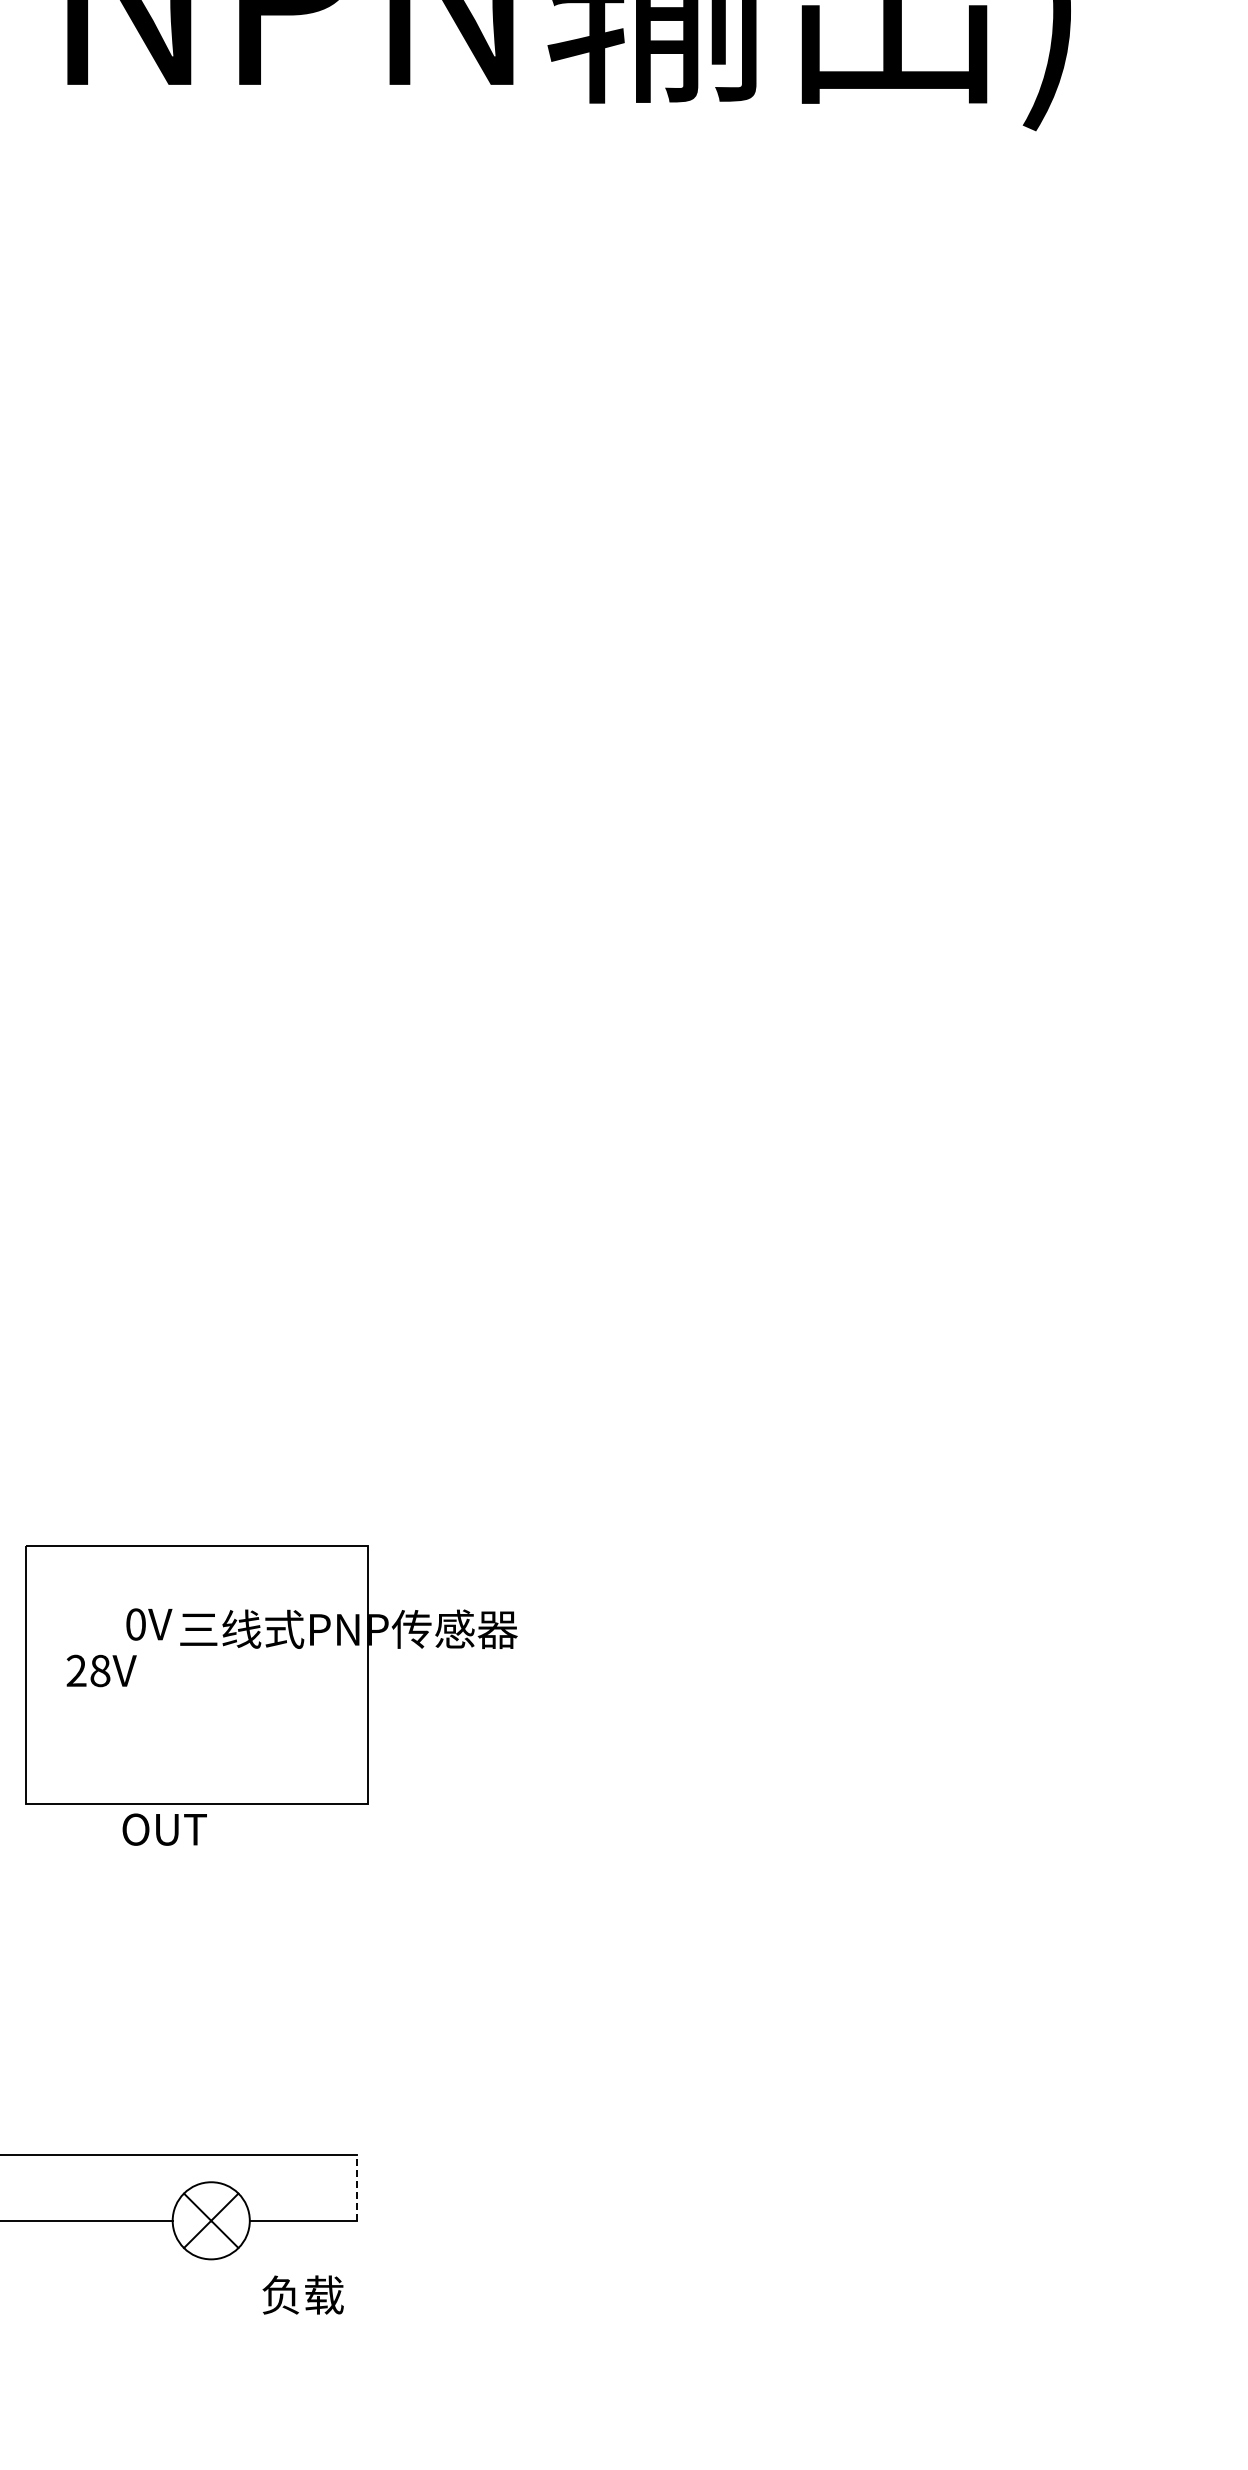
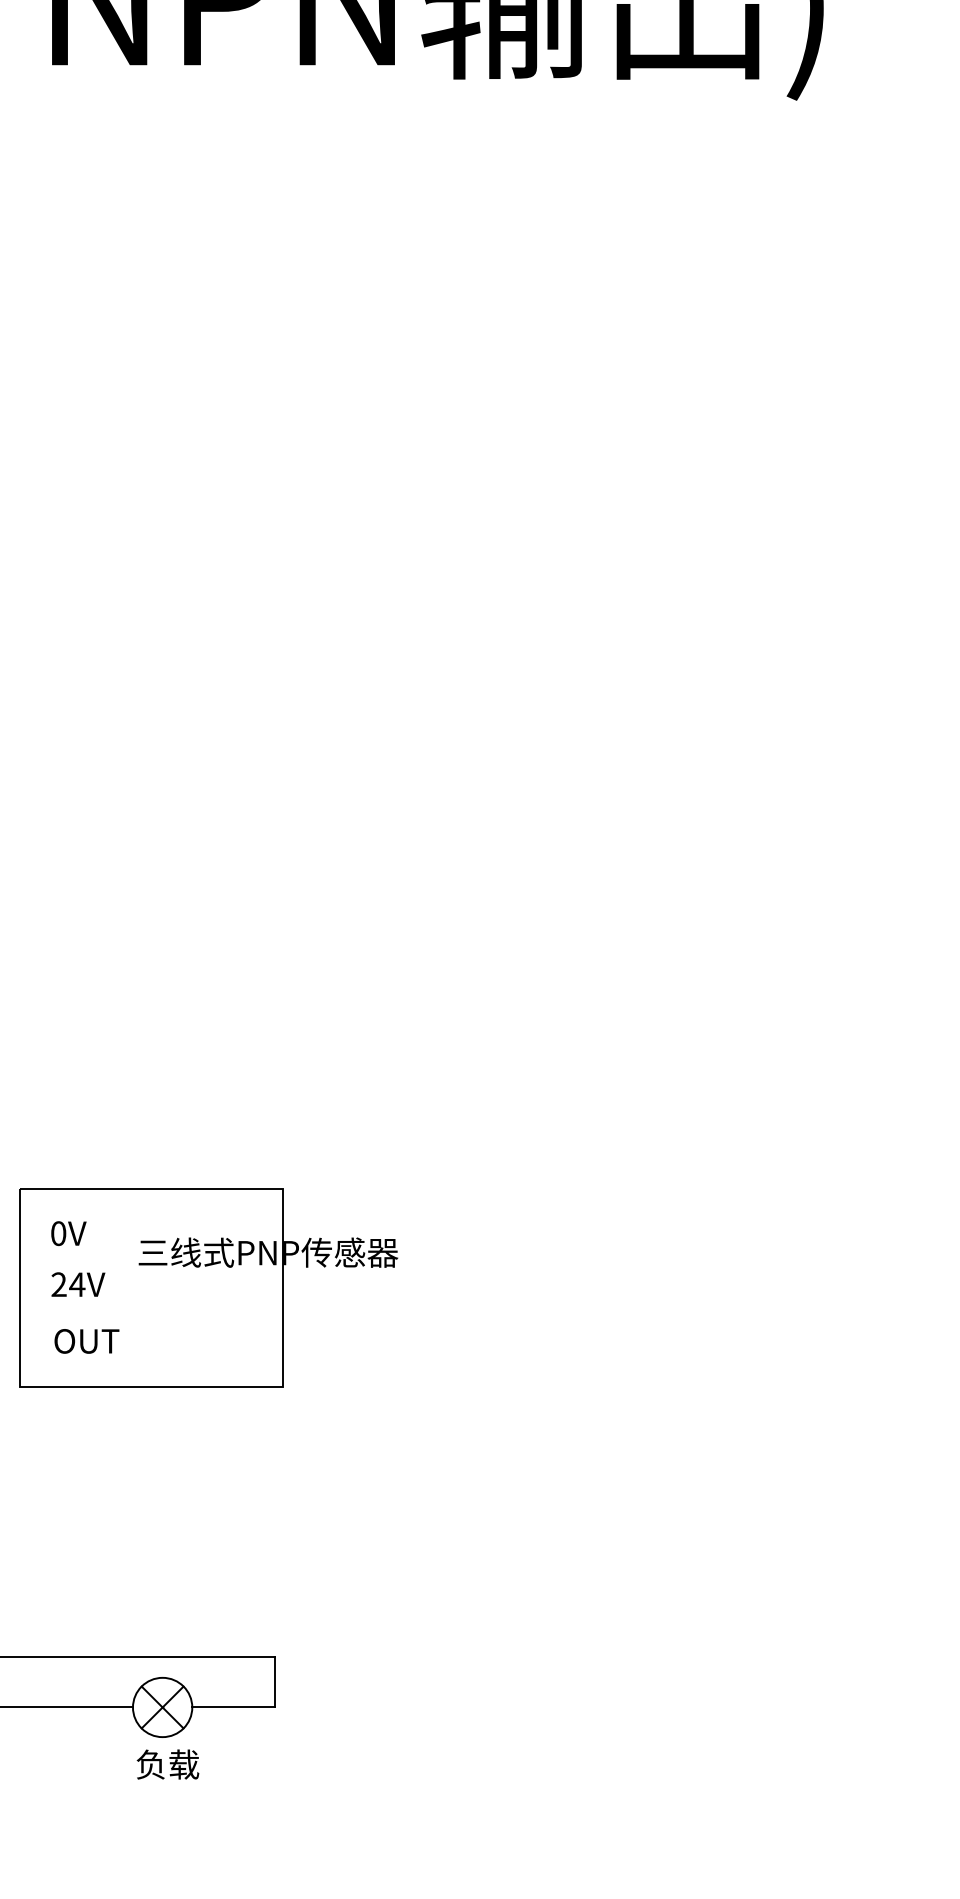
text: (149, 1624) -> (69, 1233), moved
text: (99, 1670) -> (76, 1284), 28V -> 24V
text: (164, 1829) -> (86, 1341), moved
line: (357, 2187) -> (275, 1681), dashed -> solid
text: (302, 2294) -> (167, 1764), moved

